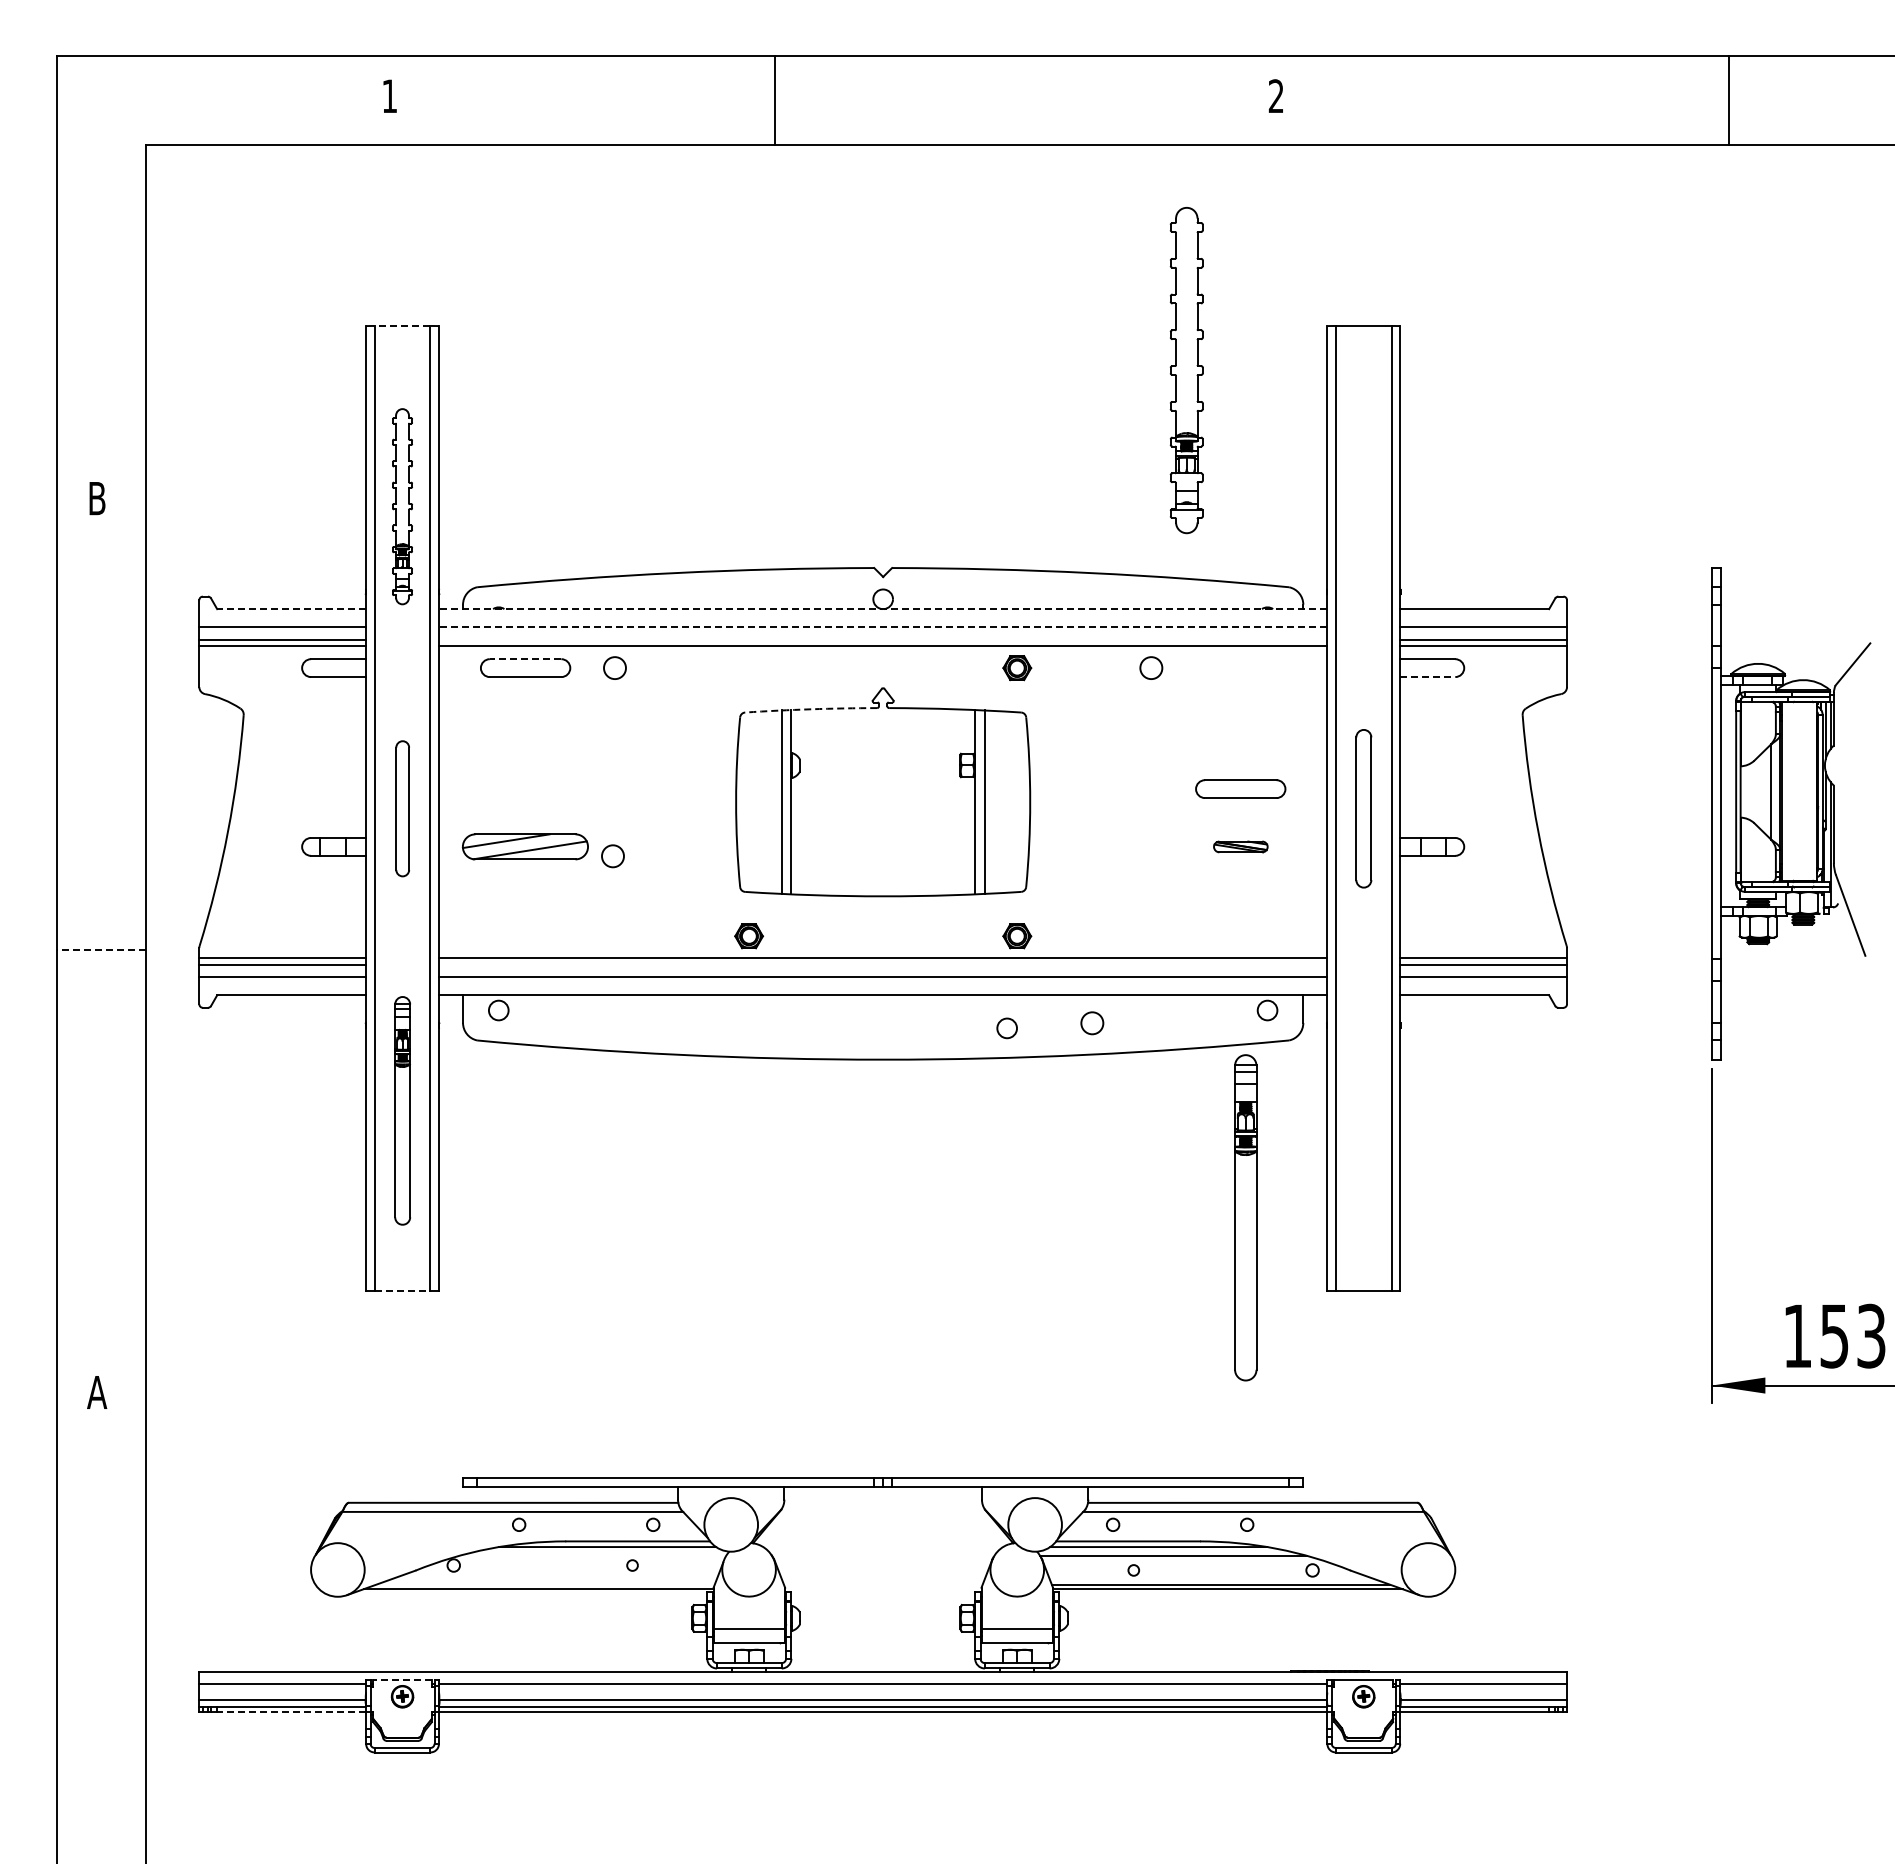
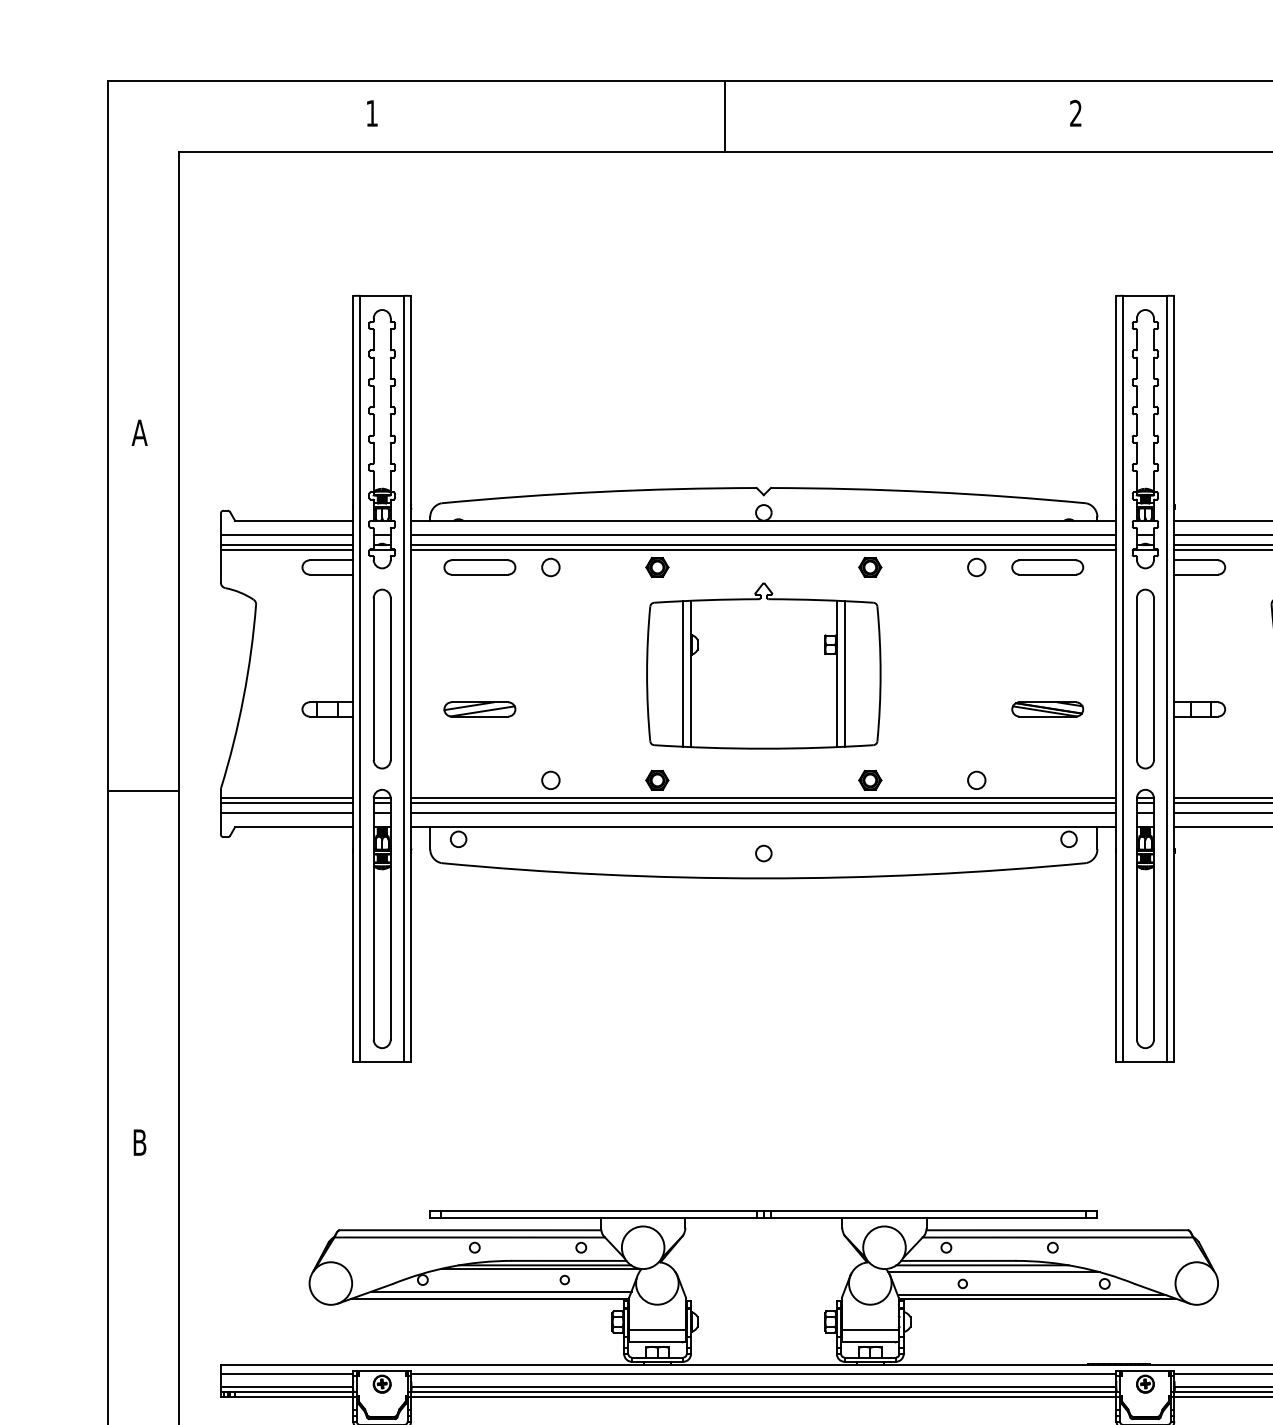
line: (774, 100) -> (725, 116), moved
line: (402, 325) -> (382, 295), dashed -> solid
part: (1186, 370) -> (1145, 439), moved
text: (97, 498) -> (140, 432), B -> A
part: (402, 506) -> (382, 439), size x1.67
line: (291, 609) -> (294, 520), dashed -> solid
line: (882, 609) -> (763, 520), dashed -> solid
line: (882, 627) -> (763, 535), dashed -> solid
line: (883, 639) -> (764, 544), added
line: (525, 659) -> (479, 560), dashed -> solid
part: (748, 668) -> (656, 567), added
line: (1427, 677) -> (1196, 574), dashed -> solid
arc: (811, 709) -> (706, 600), dashed -> solid
part: (1240, 788) -> (1047, 566), moved
part: (402, 808) -> (382, 678), size x1.67
part: (1363, 808) -> (1145, 678), size x1.43
part: (525, 846) -> (479, 709), size x0.71
part: (1240, 846) -> (1047, 709), size x1.67
circle: (612, 856) -> (550, 780), moved
line: (101, 949) -> (143, 790), dashed -> solid
line: (883, 964) -> (764, 802), added
circle: (1092, 1023) -> (976, 780), moved
circle: (1006, 1028) -> (763, 853), moved
part: (402, 1110) -> (382, 918), size x1.43
part: (1245, 1217) -> (1145, 918), moved
line: (402, 1291) -> (382, 1062), dashed -> solid
text: (97, 1392) -> (140, 1142), A -> B
line: (601, 1551) -> (540, 1268), added
line: (552, 1580) -> (501, 1291), added
line: (402, 1679) -> (382, 1370), dashed -> solid
line: (291, 1712) -> (294, 1396), dashed -> solid

